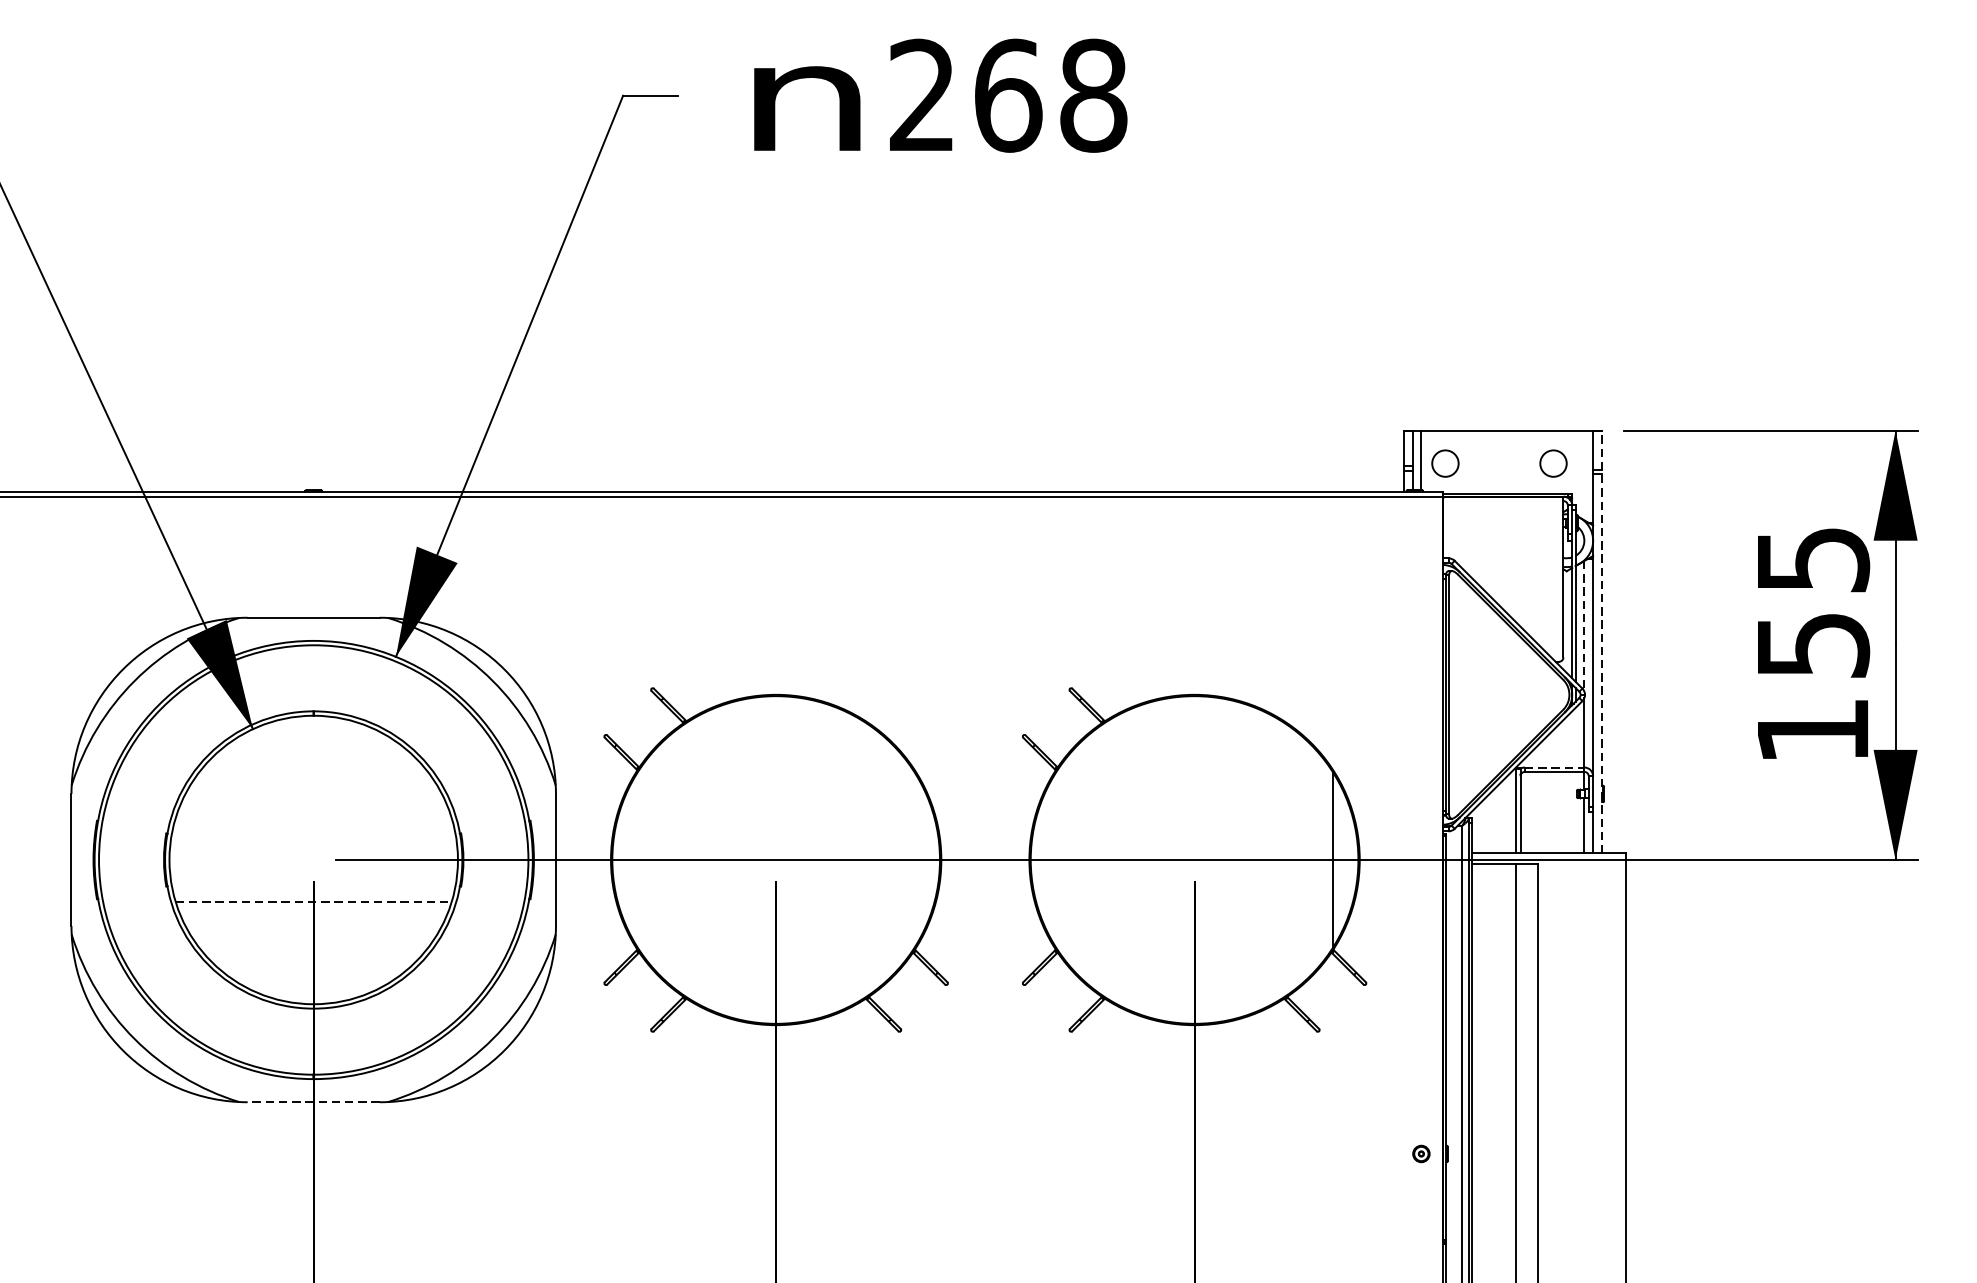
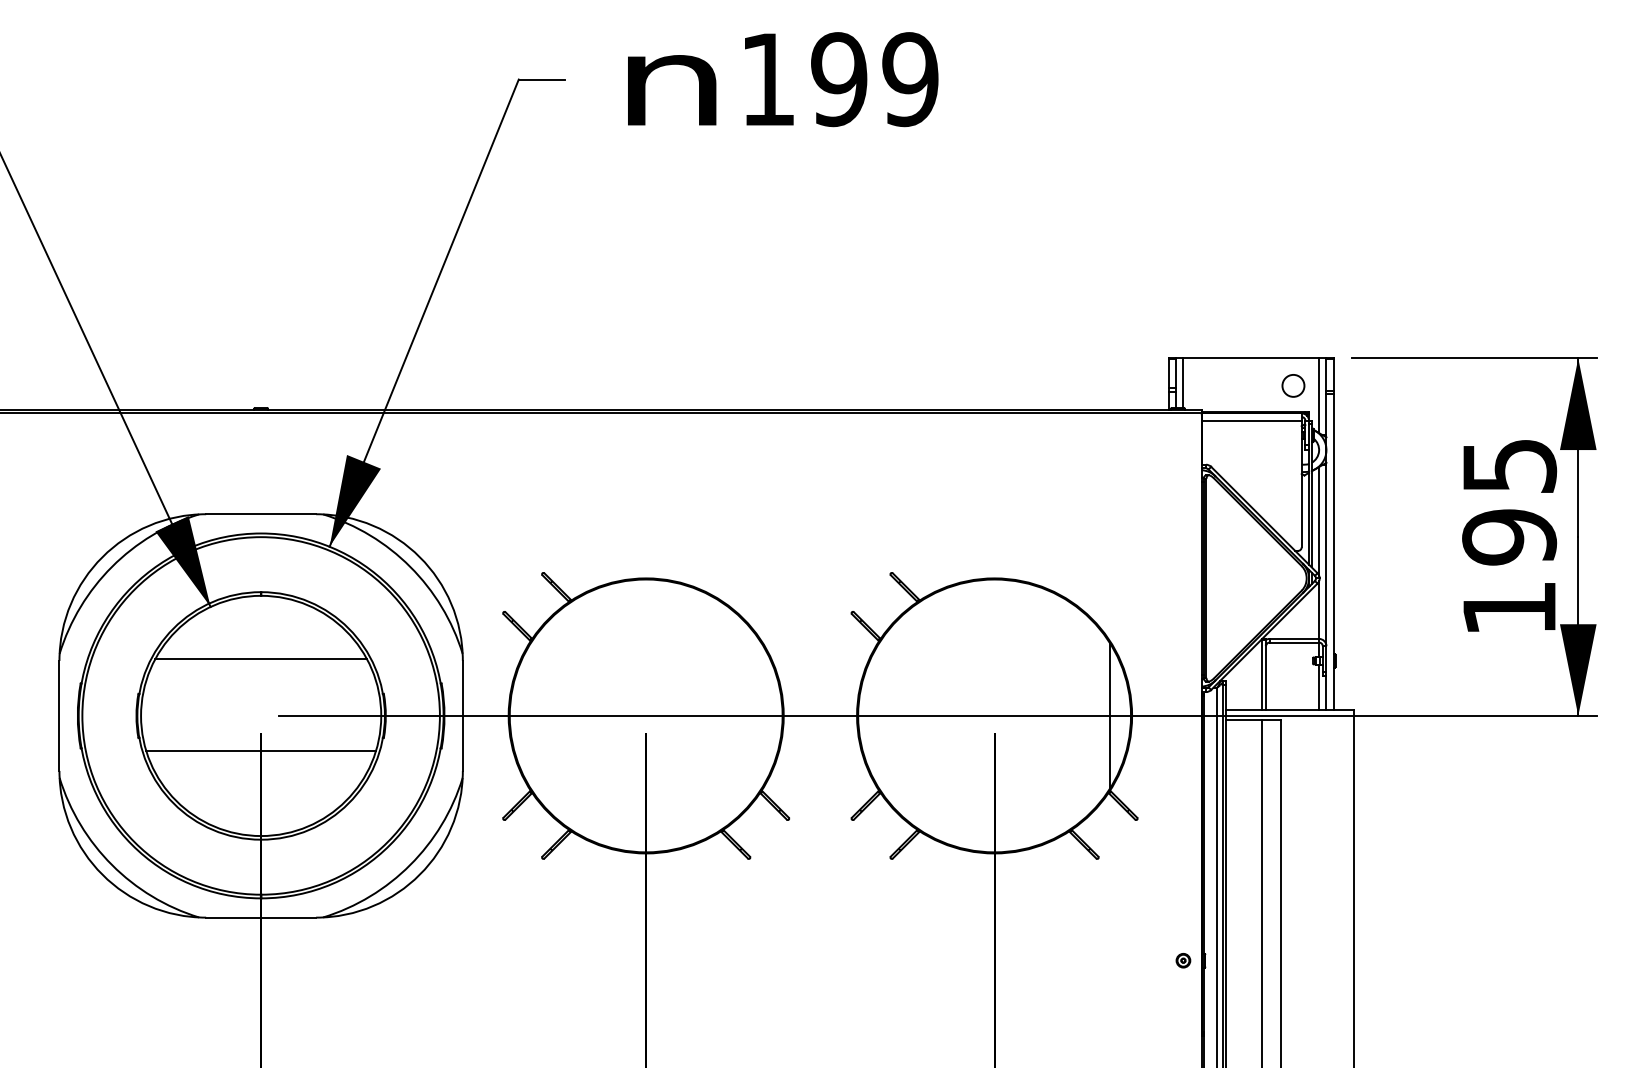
text: (1008, 95) -> (839, 79), 268 -> 199
circle: (1445, 463) -> (1203, 385), removed
line: (1584, 475) -> (1319, 395), added
line: (1503, 505) -> (1251, 420), added
line: (1584, 626) -> (1319, 521), dashed -> solid
line: (1601, 640) -> (1333, 533), dashed -> solid
text: (1812, 645) -> (1509, 537), 155 -> 195
line: (1554, 767) -> (1294, 638), dashed -> solid
line: (312, 792) -> (260, 659), added
line: (314, 901) -> (261, 750), dashed -> solid
line: (312, 1102) -> (260, 917), dashed -> solid

